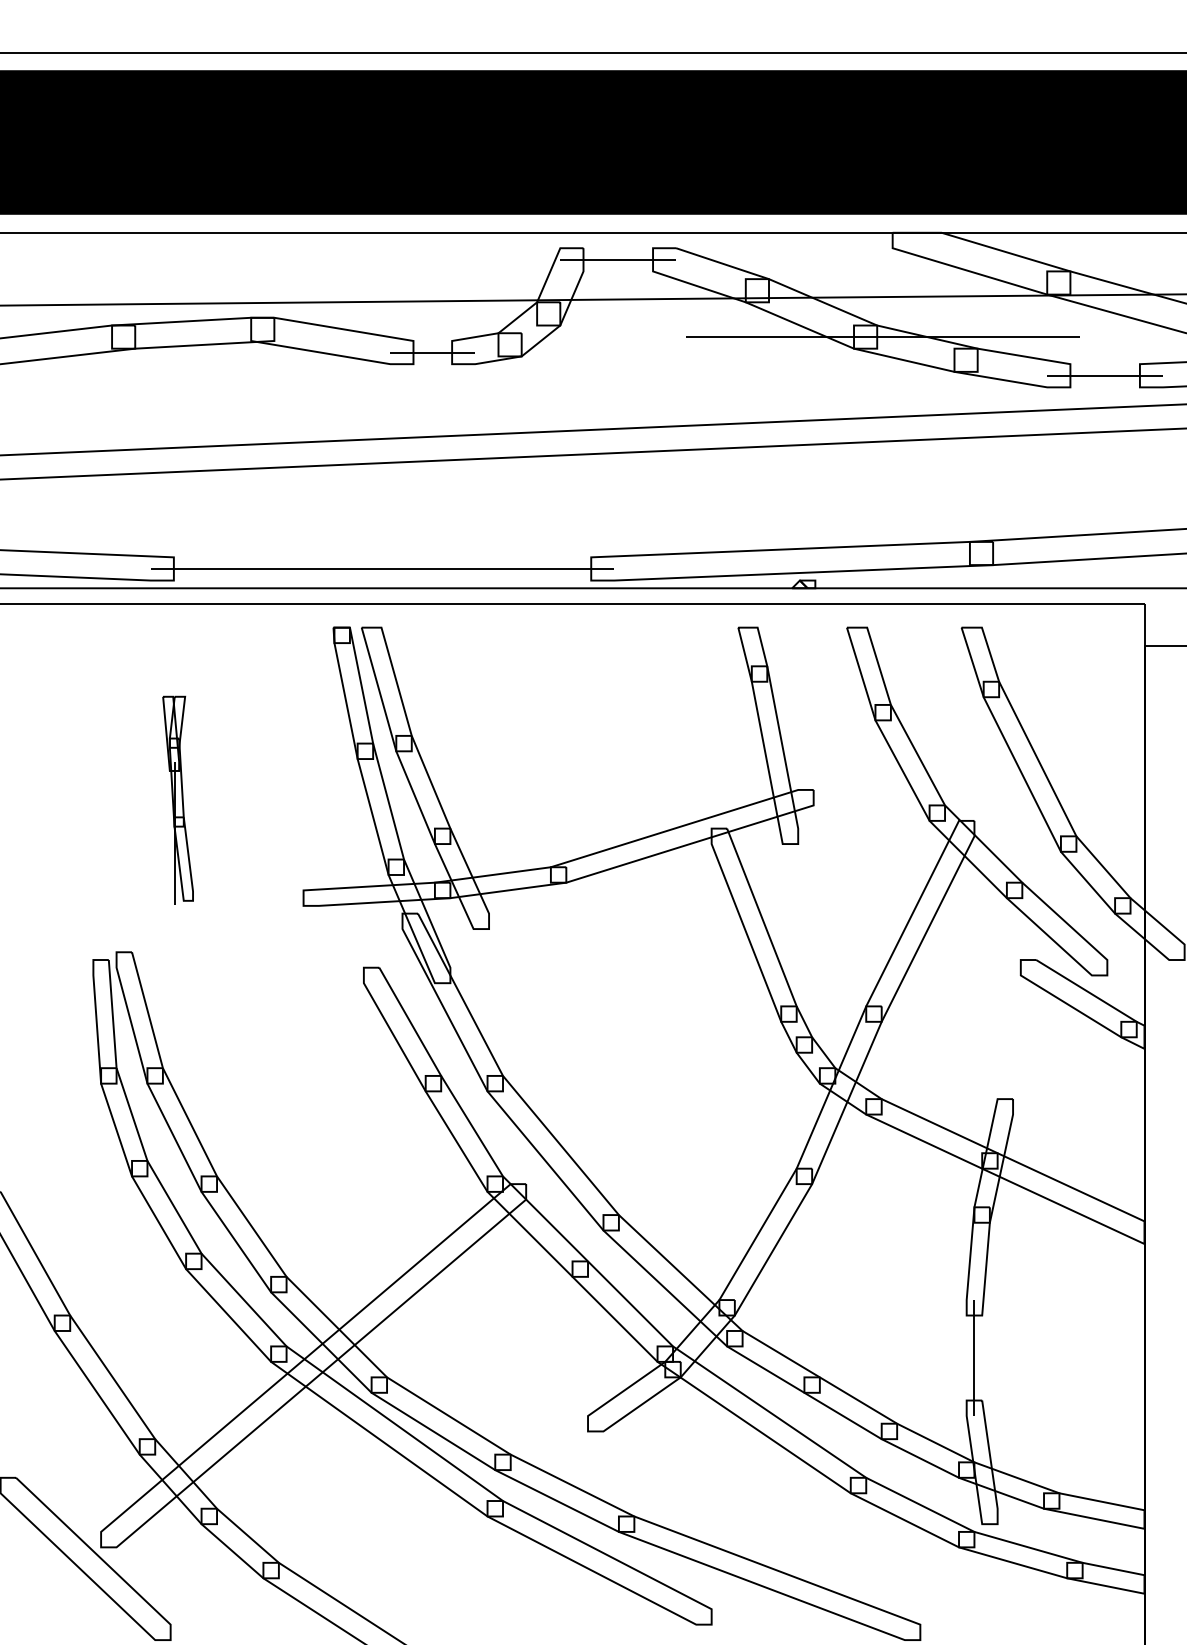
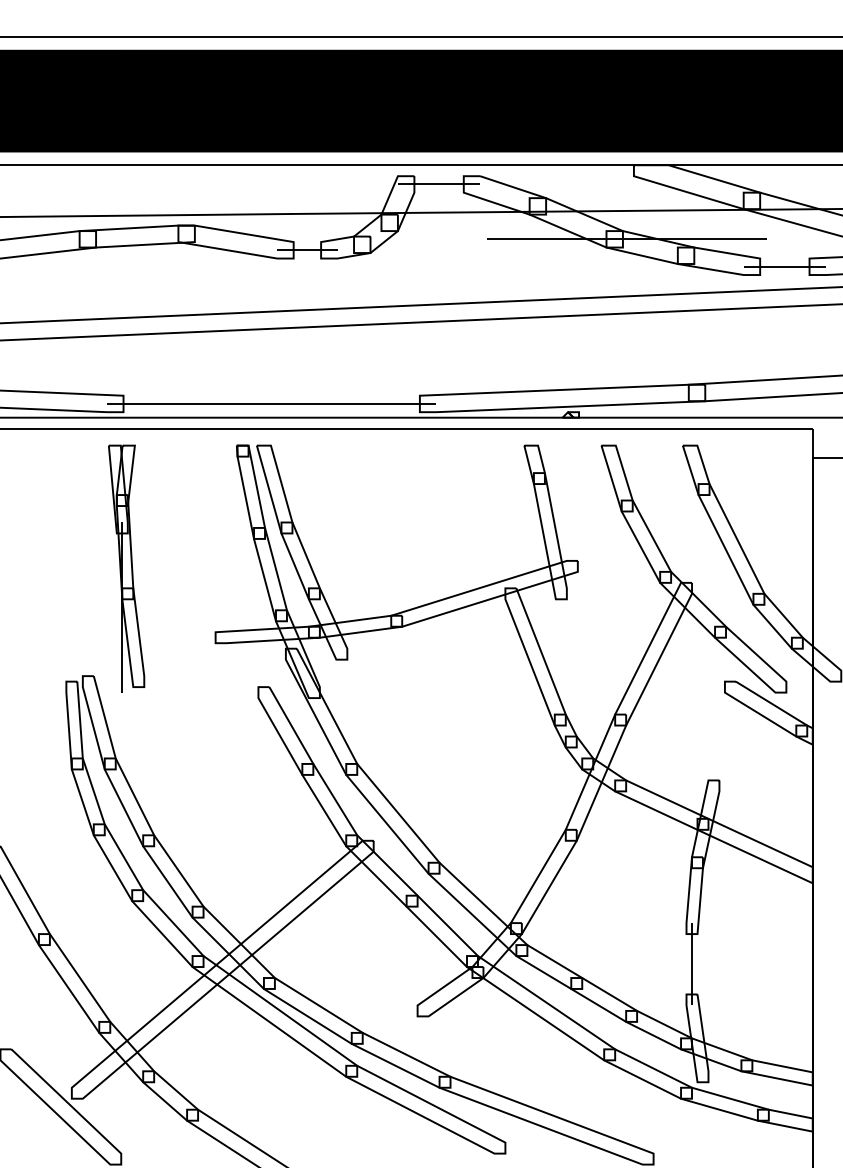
part: (177, 800) -> (126, 568), size x1.67

